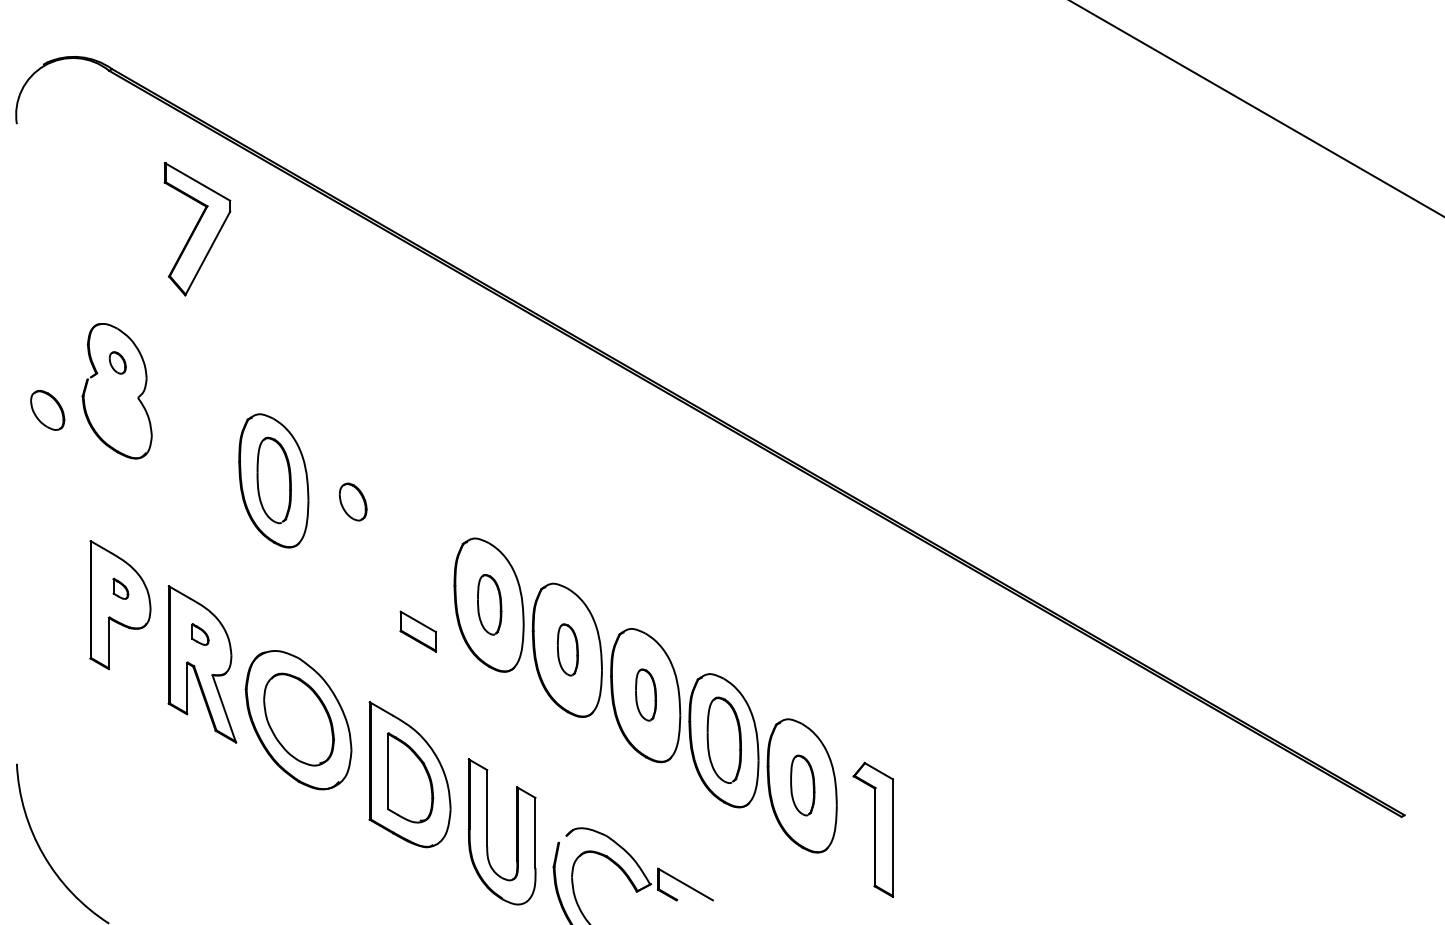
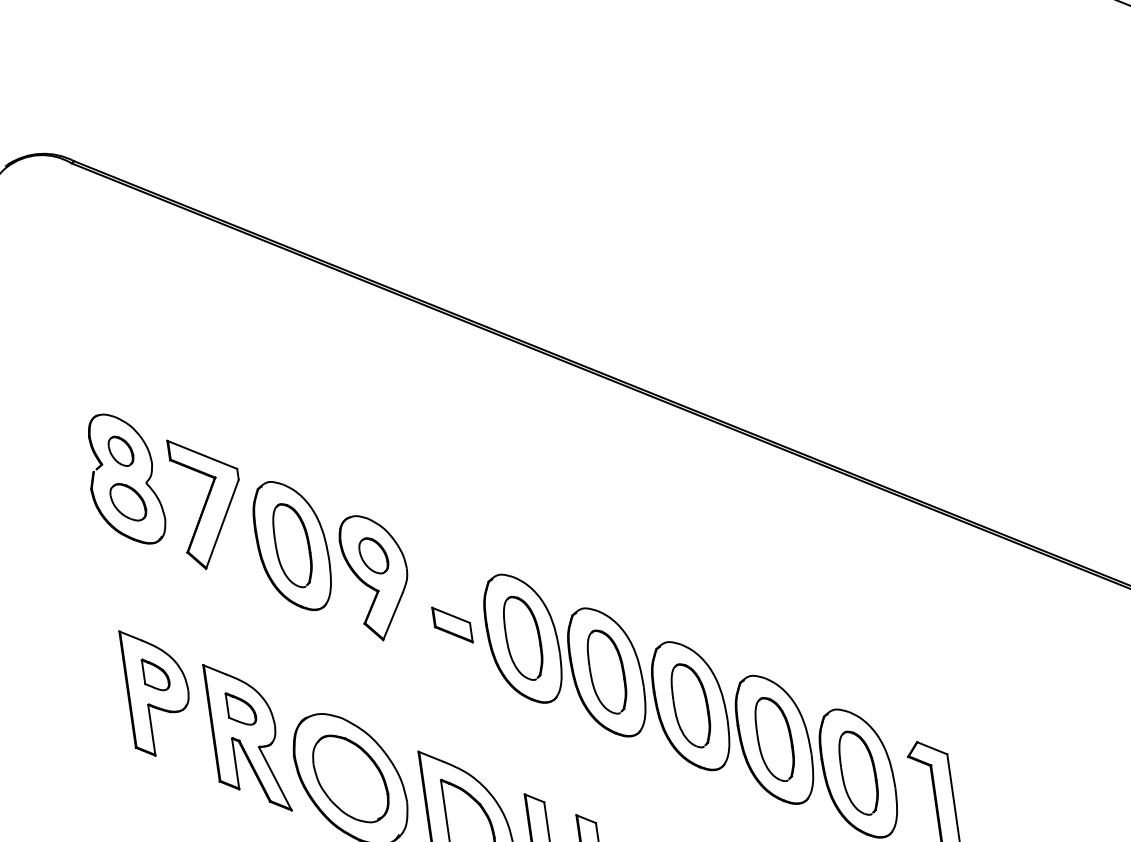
part: (197, 229) -> (208, 502), moved
part: (117, 362) -> (120, 450), size x1.43
part: (47, 410) -> (128, 502), moved
part: (352, 523) -> (376, 577), added
part: (120, 588) -> (155, 674), size x1.67
part: (489, 604) -> (523, 638), size x1.43
part: (417, 631) -> (451, 625), moved
part: (200, 634) -> (241, 708), size x1.67
part: (567, 649) -> (606, 671), size x1.67
part: (645, 694) -> (690, 705), size x1.67
part: (802, 785) -> (858, 773), size x1.43

